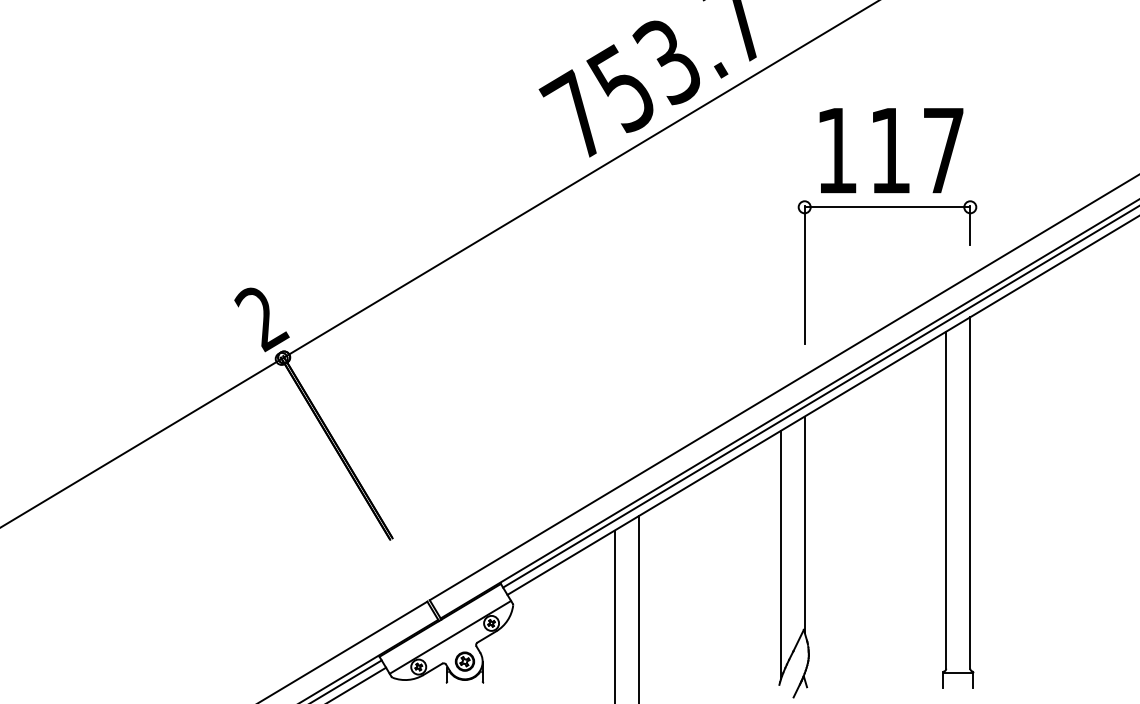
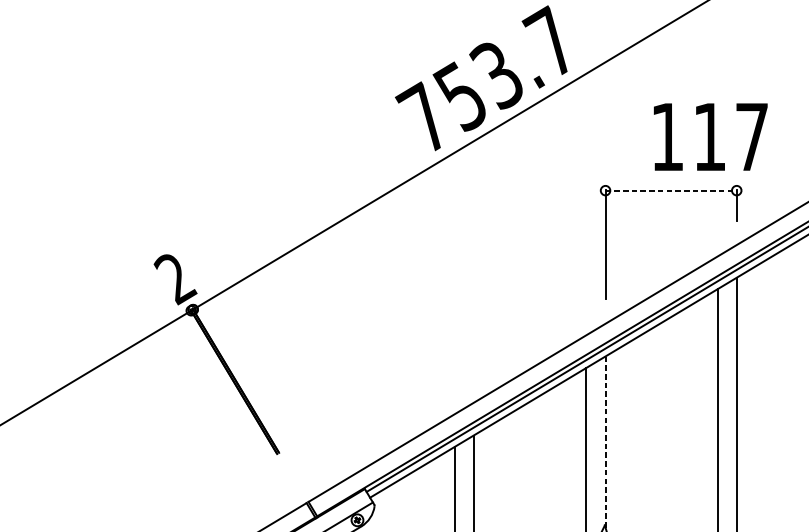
text: (891, 150) -> (710, 136), moved
line: (887, 207) -> (671, 190), solid -> dashed
line: (804, 524) -> (605, 441), solid -> dashed

